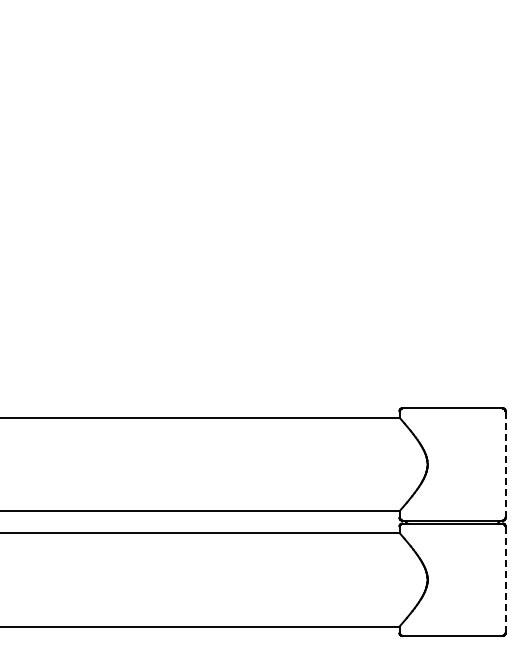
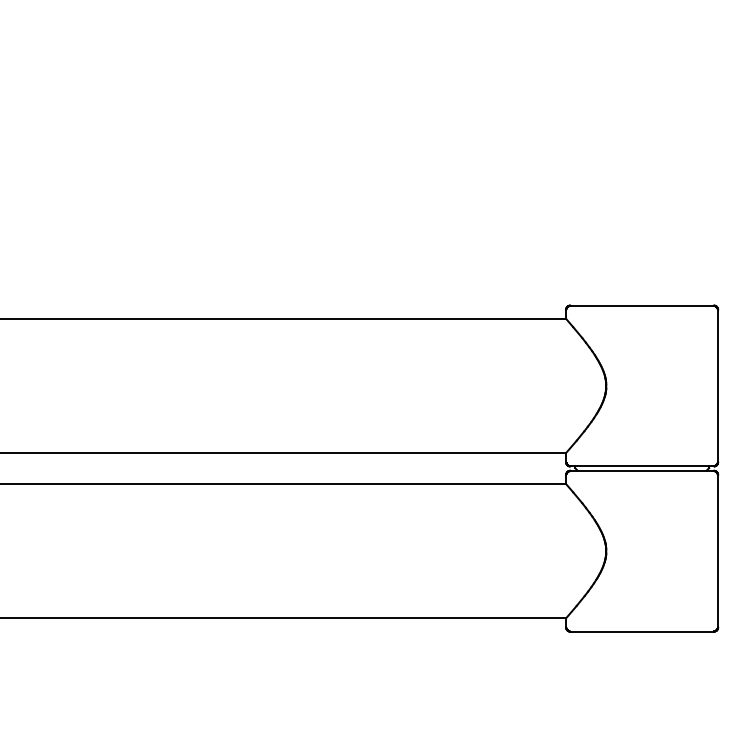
line: (505, 464) -> (717, 386), dashed -> solid
line: (505, 579) -> (717, 550), dashed -> solid

